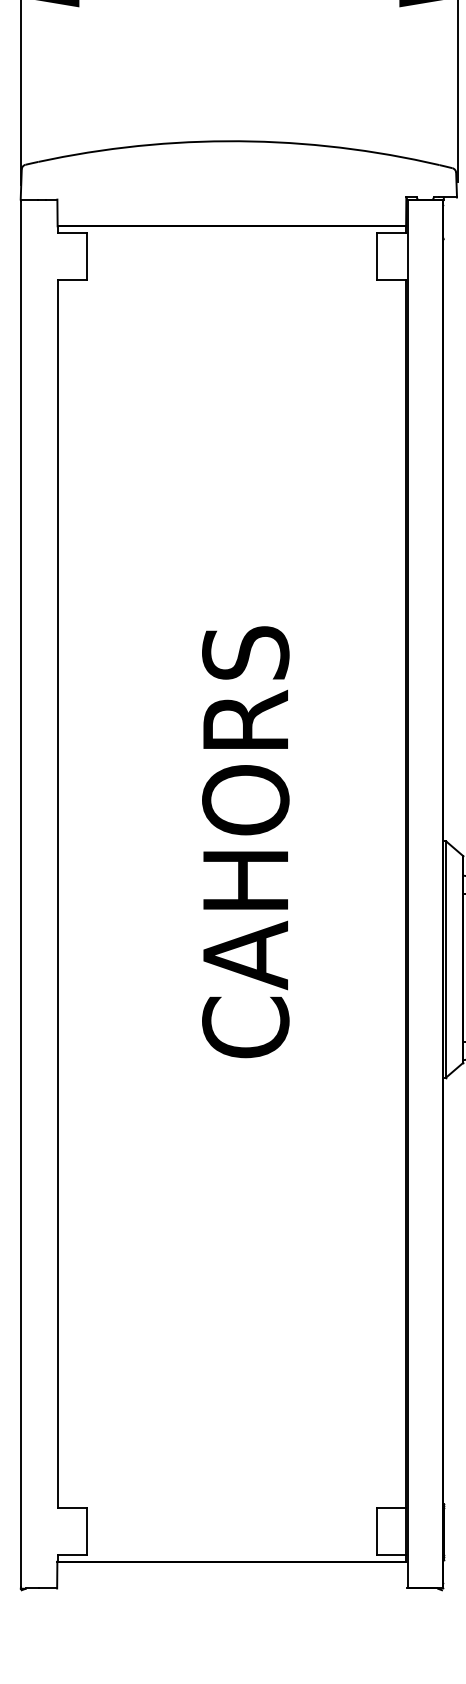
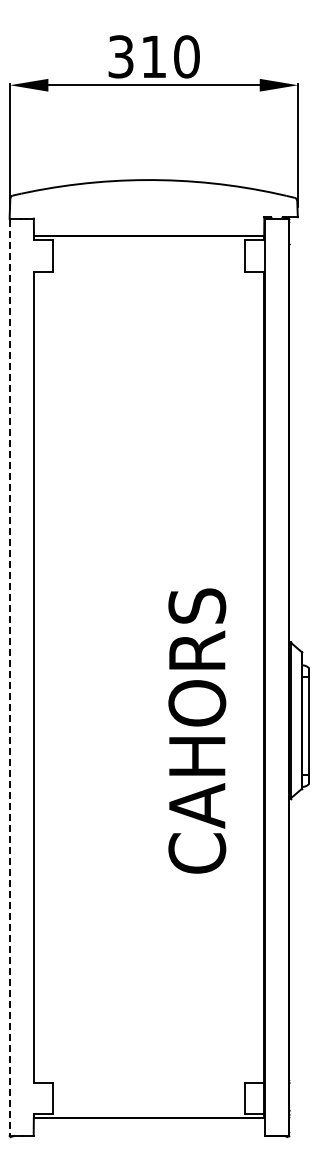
text: (246, 841) -> (197, 730), moved
line: (20, 894) -> (9, 677), solid -> dashed

